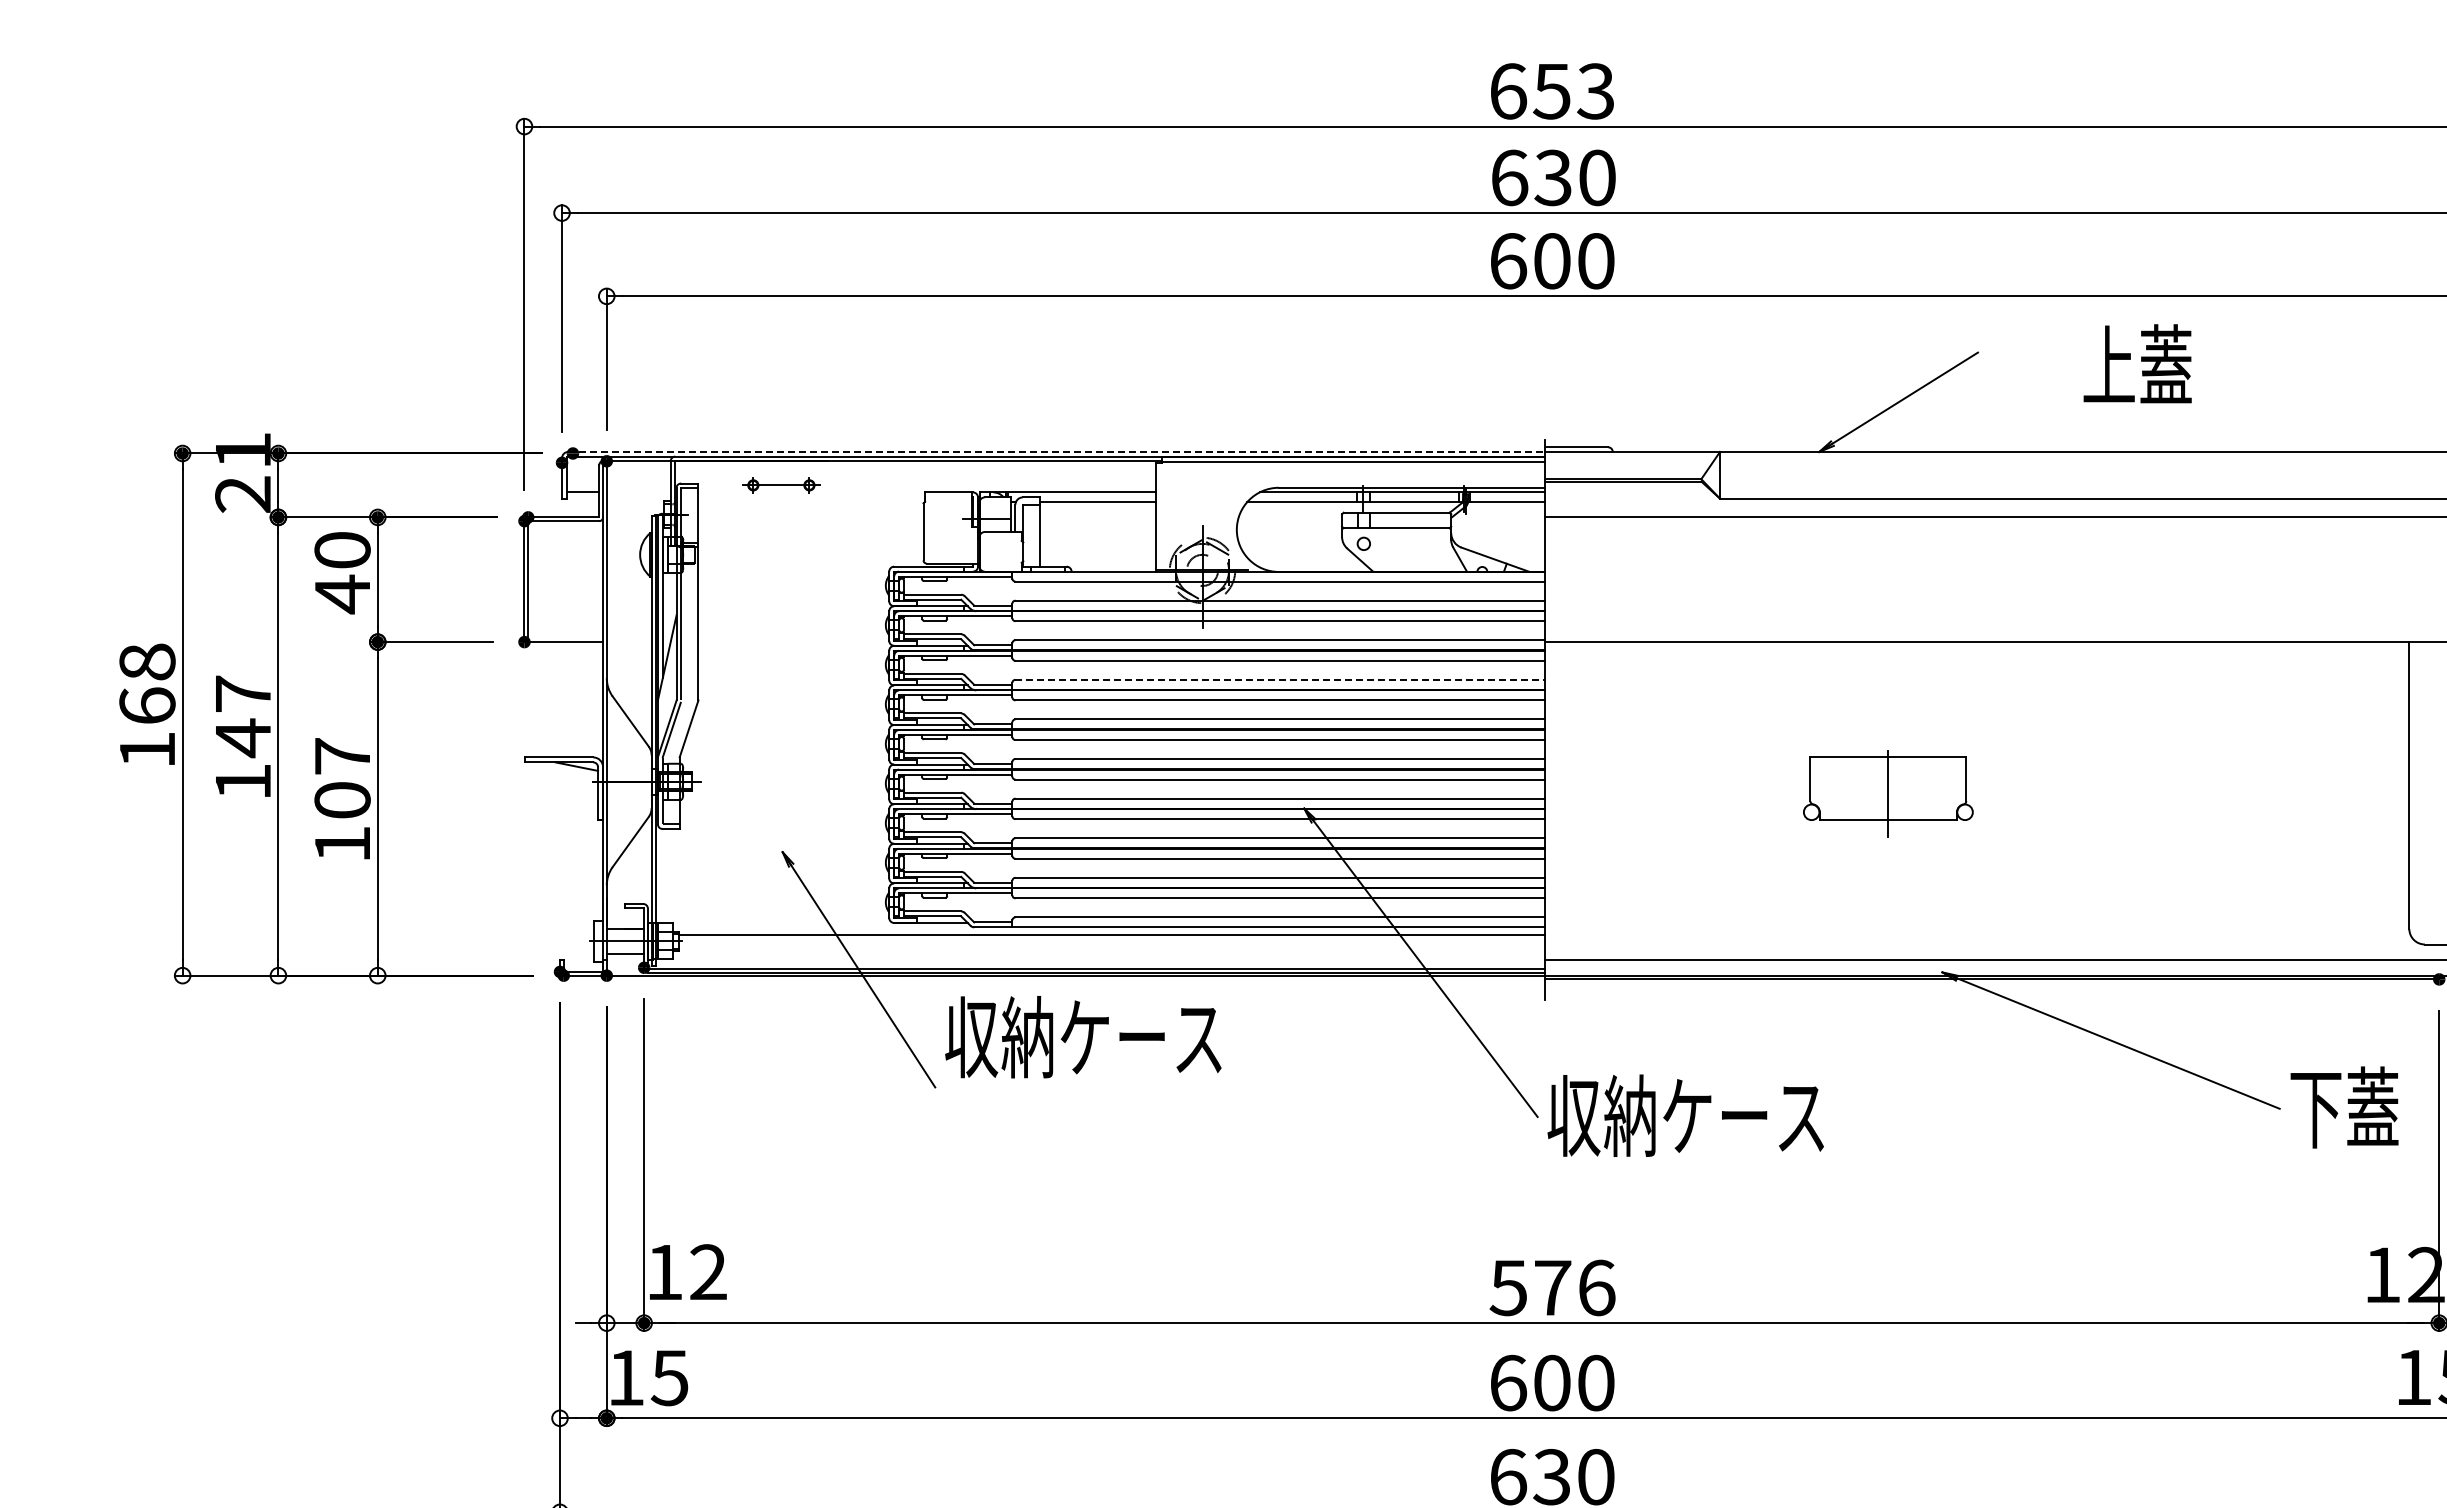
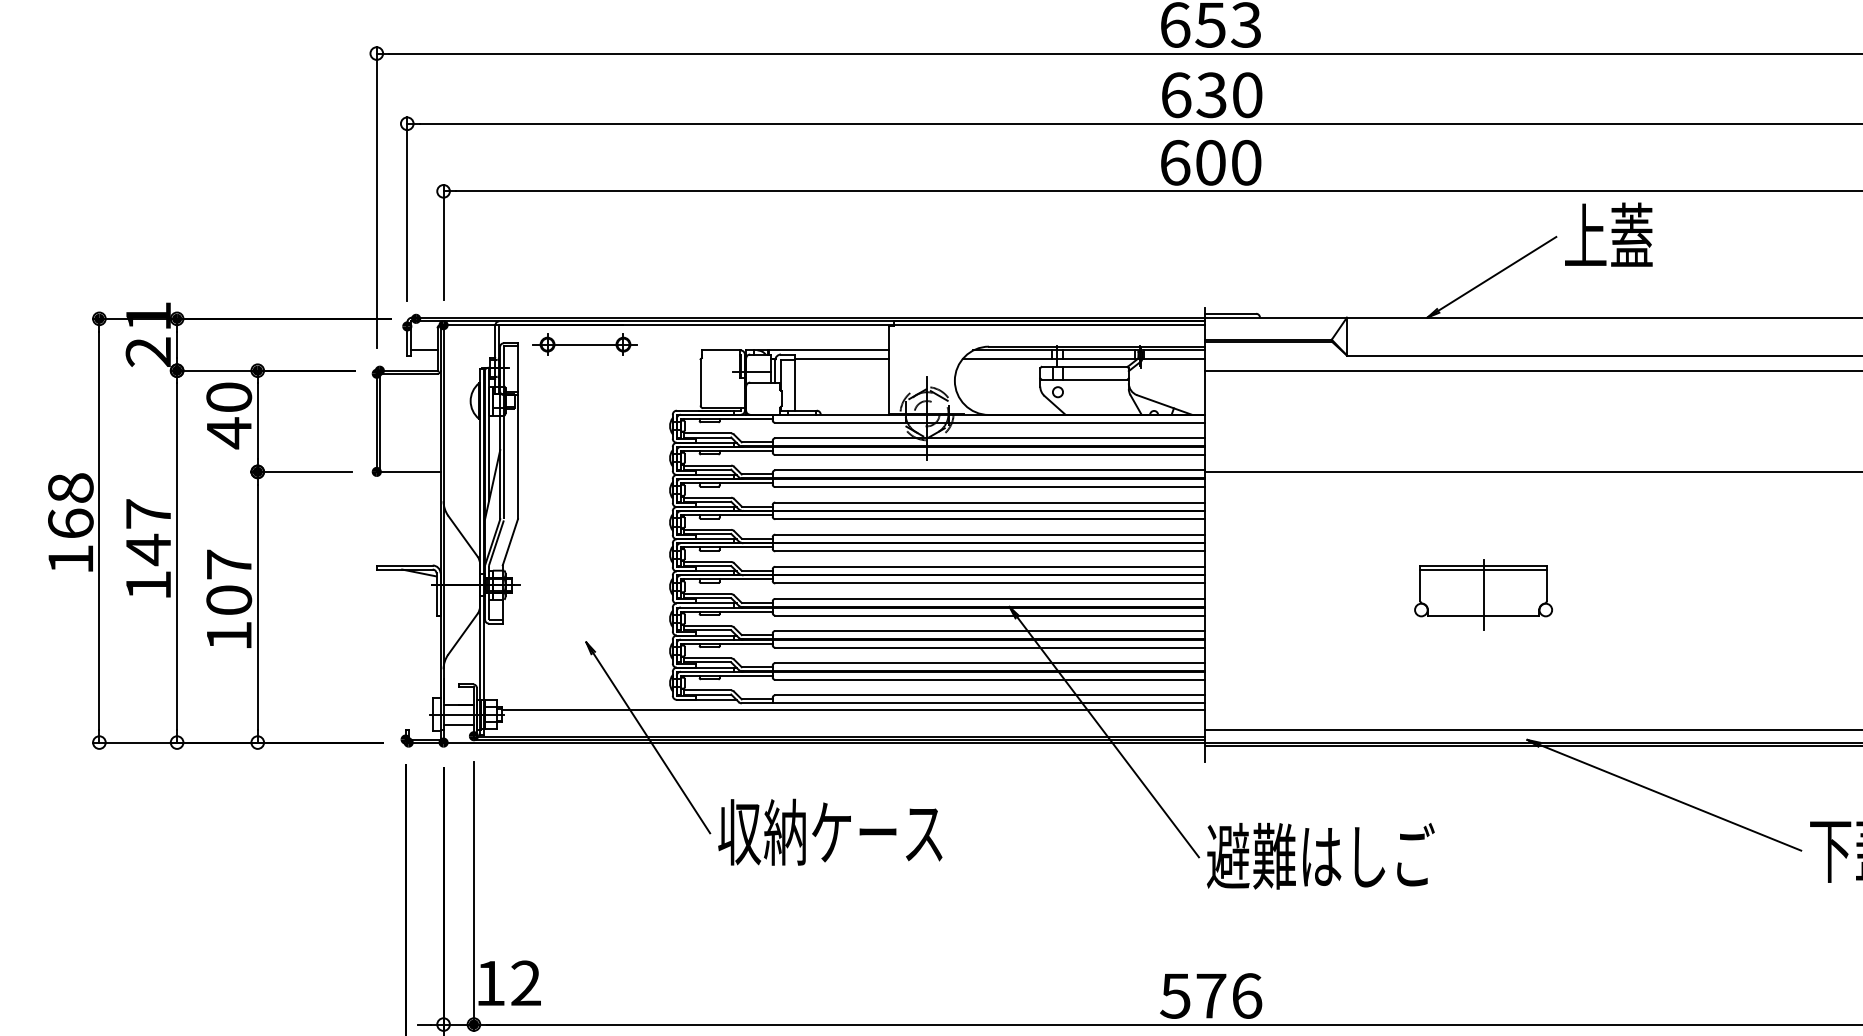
text: (2137, 363) -> (1608, 234), moved
line: (1056, 451) -> (808, 317), dashed -> solid
part: (780, 485) -> (584, 344), size x1.67
line: (1280, 679) -> (990, 502), dashed -> solid
line: (1888, 762) -> (1483, 569), added
text: (1083, 1037) -> (830, 832), moved
text: (1687, 1115) -> (1320, 856), 収納ケース -> 避難はしご

